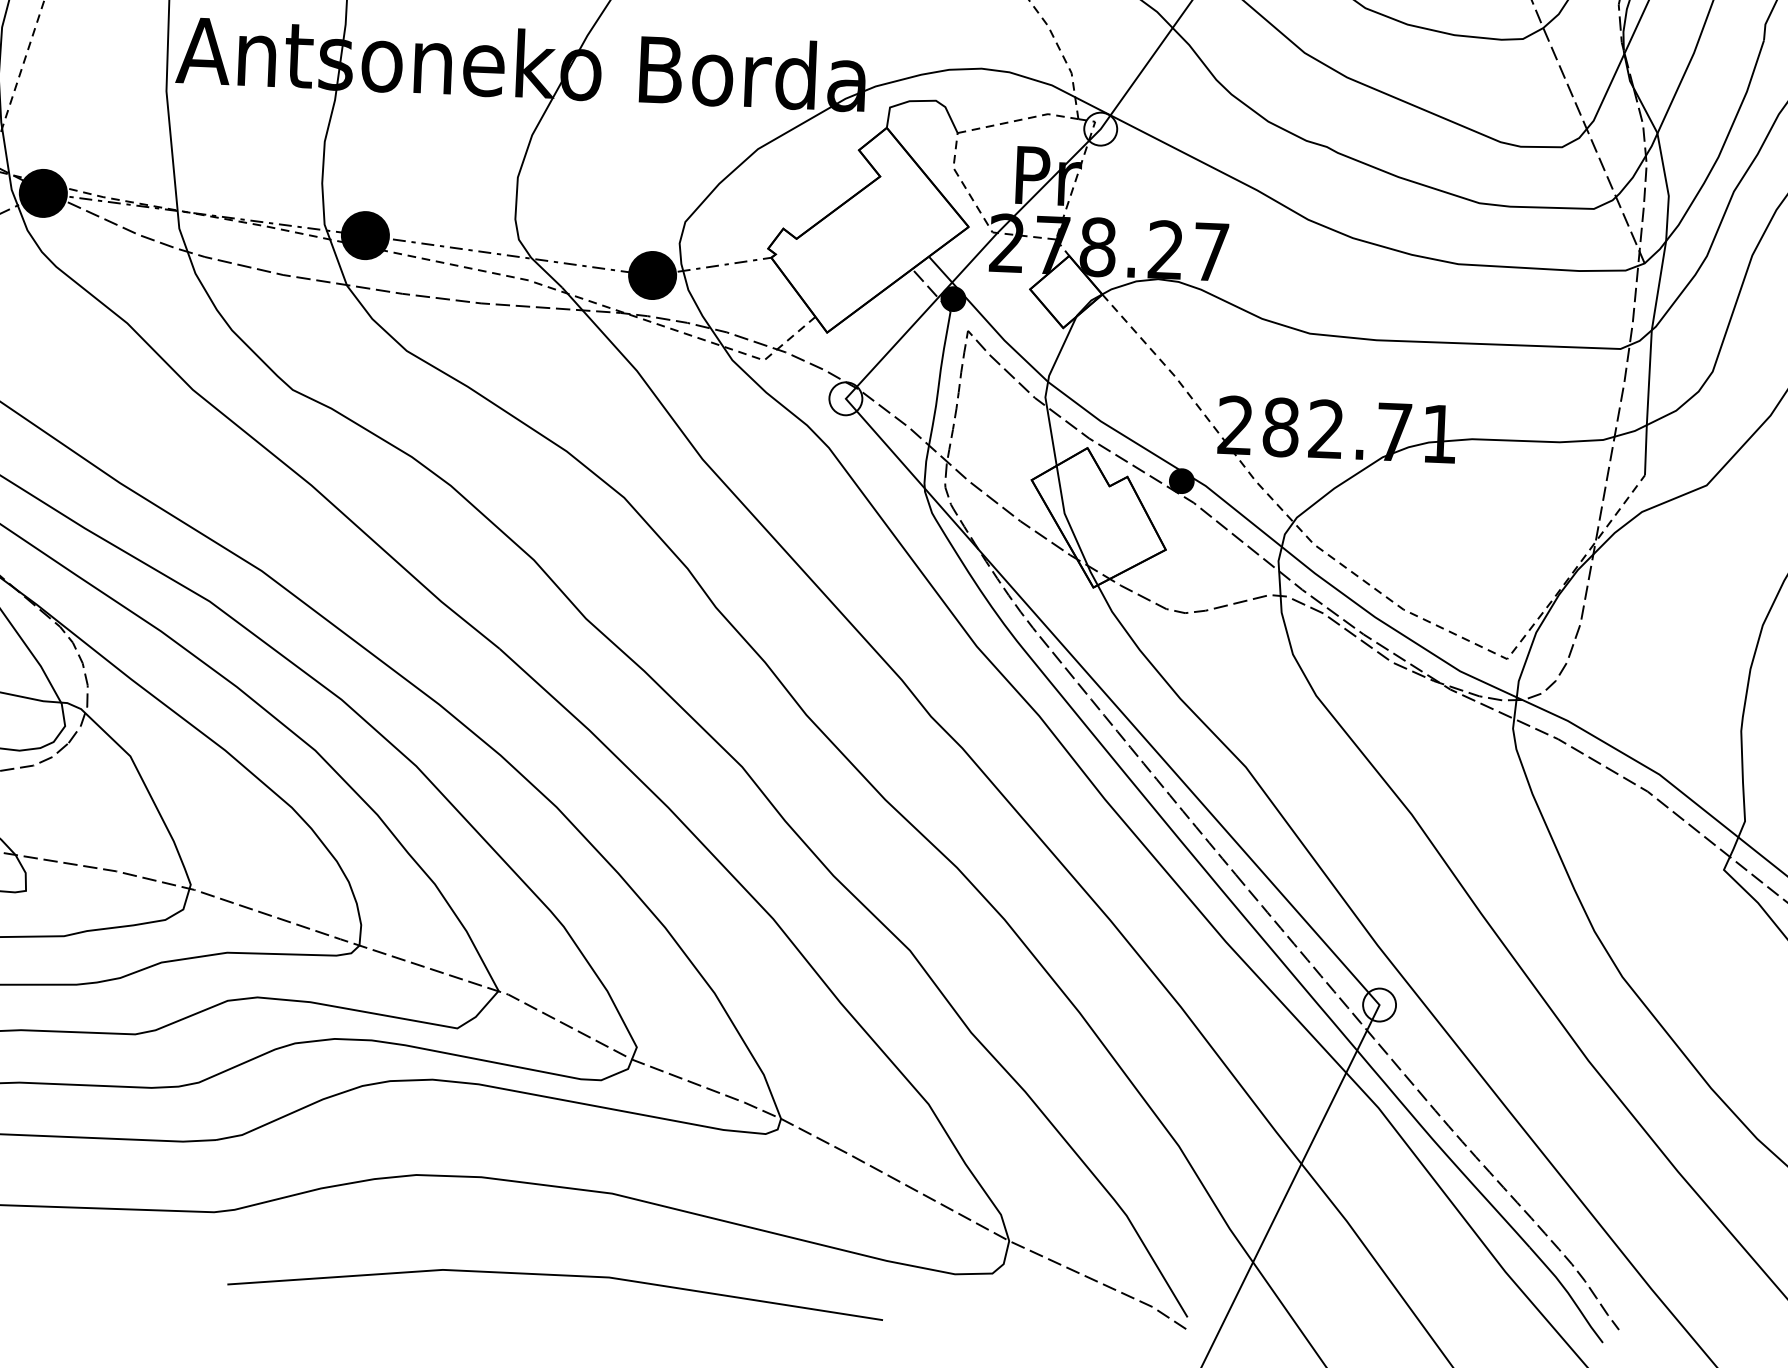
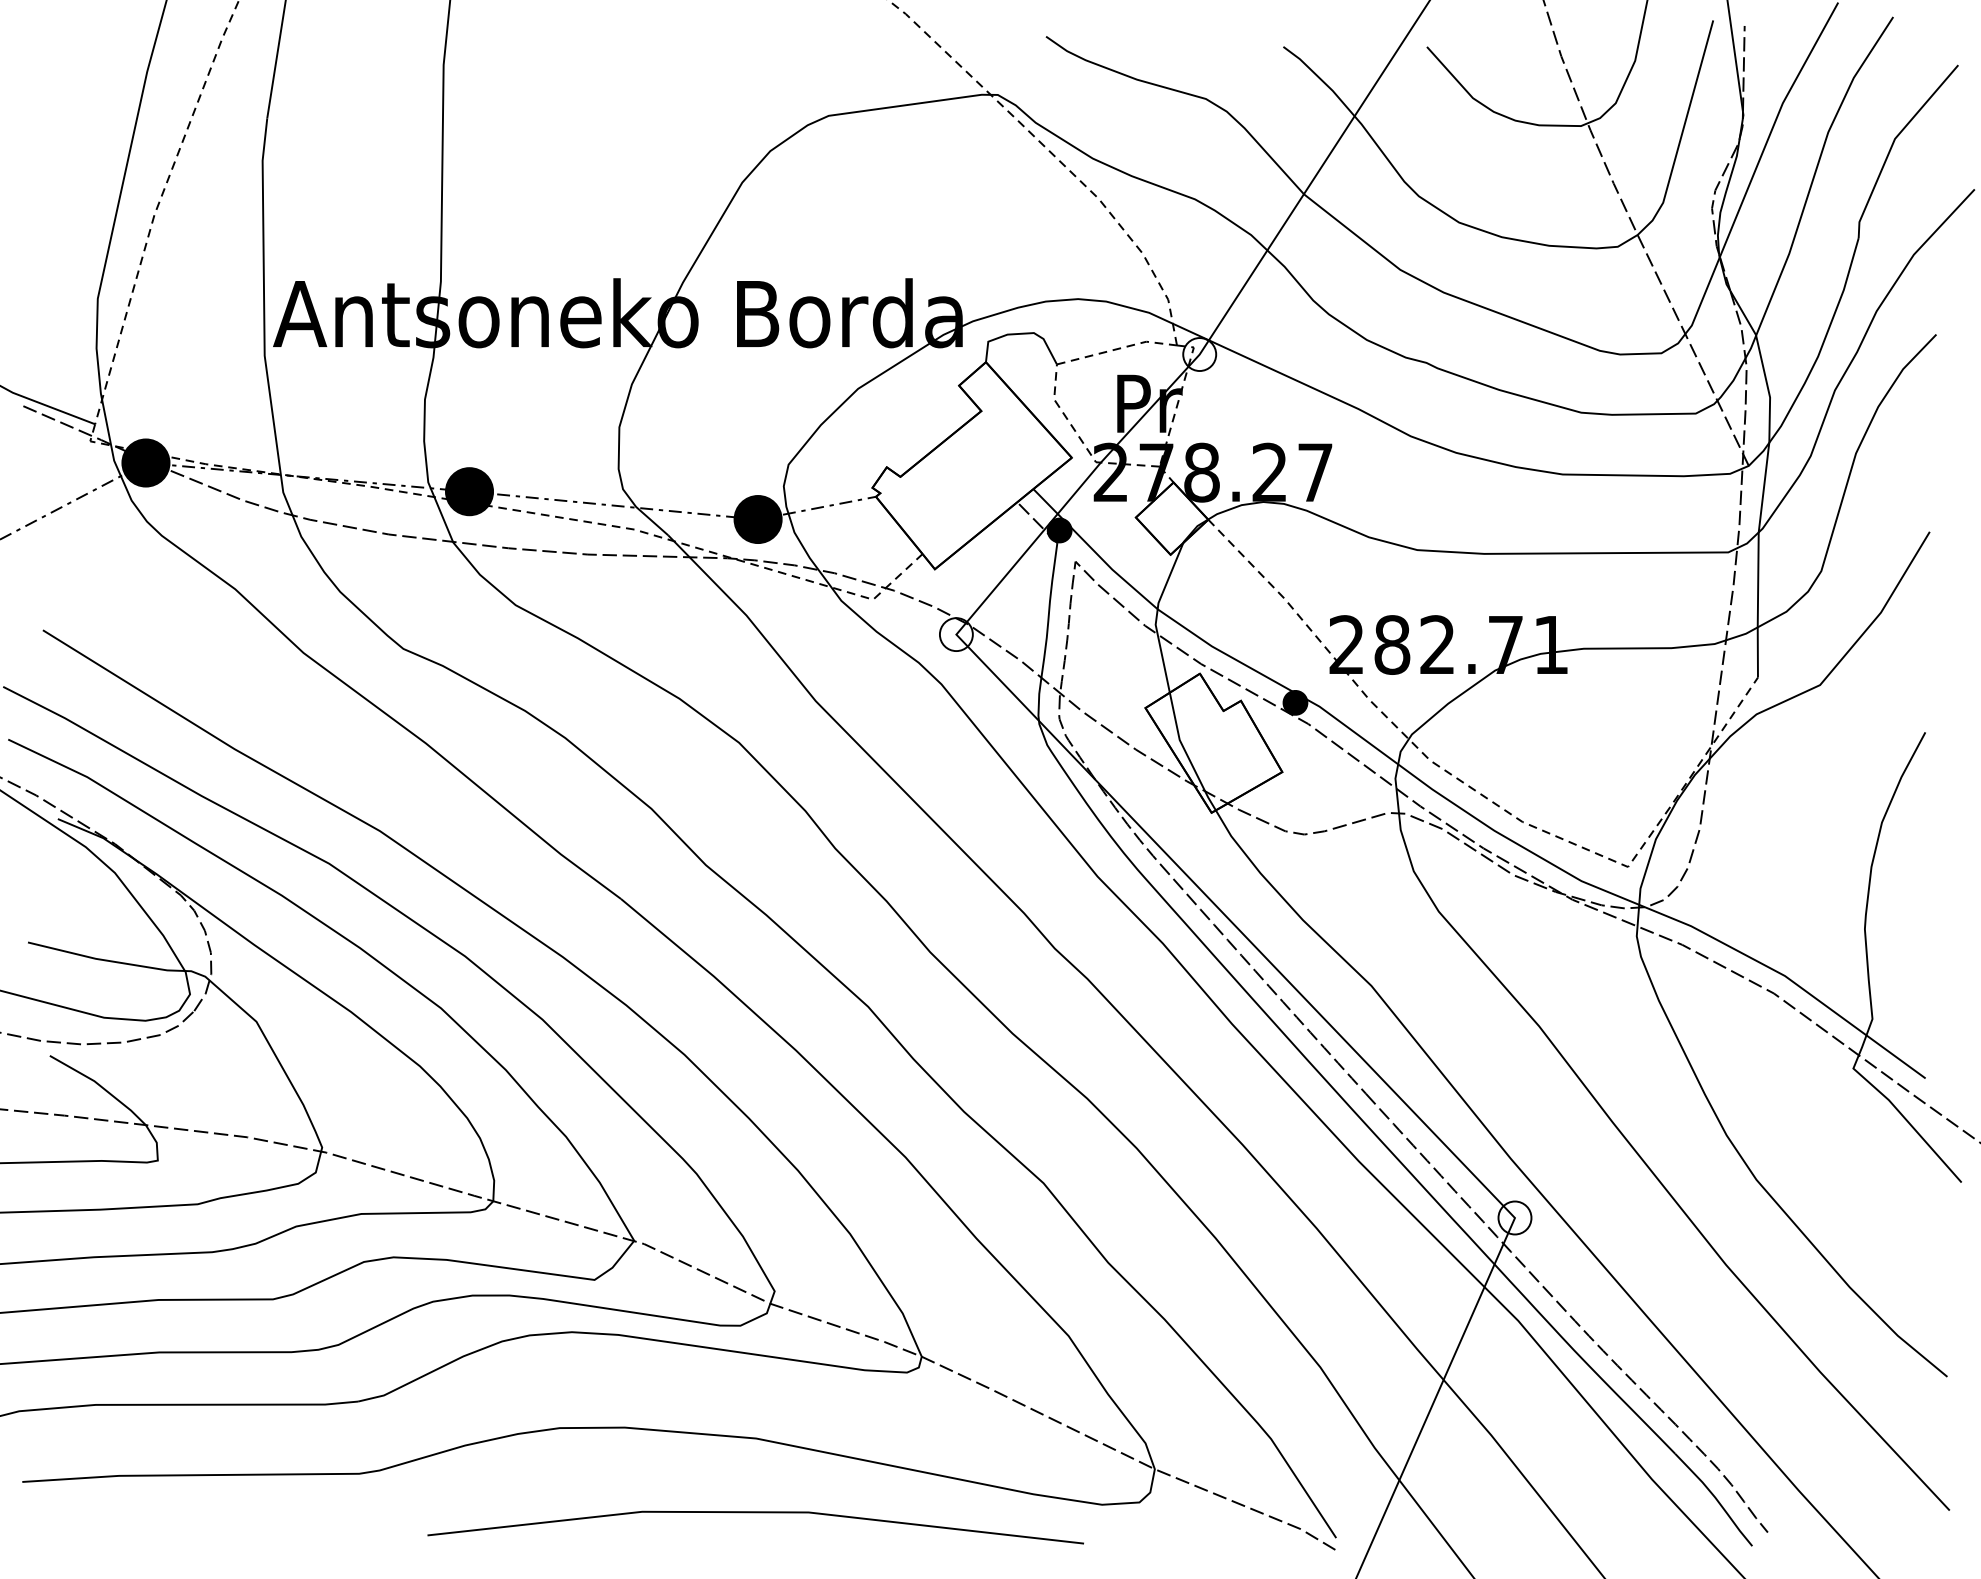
line: (555, 1276) -> (755, 1513), moved

